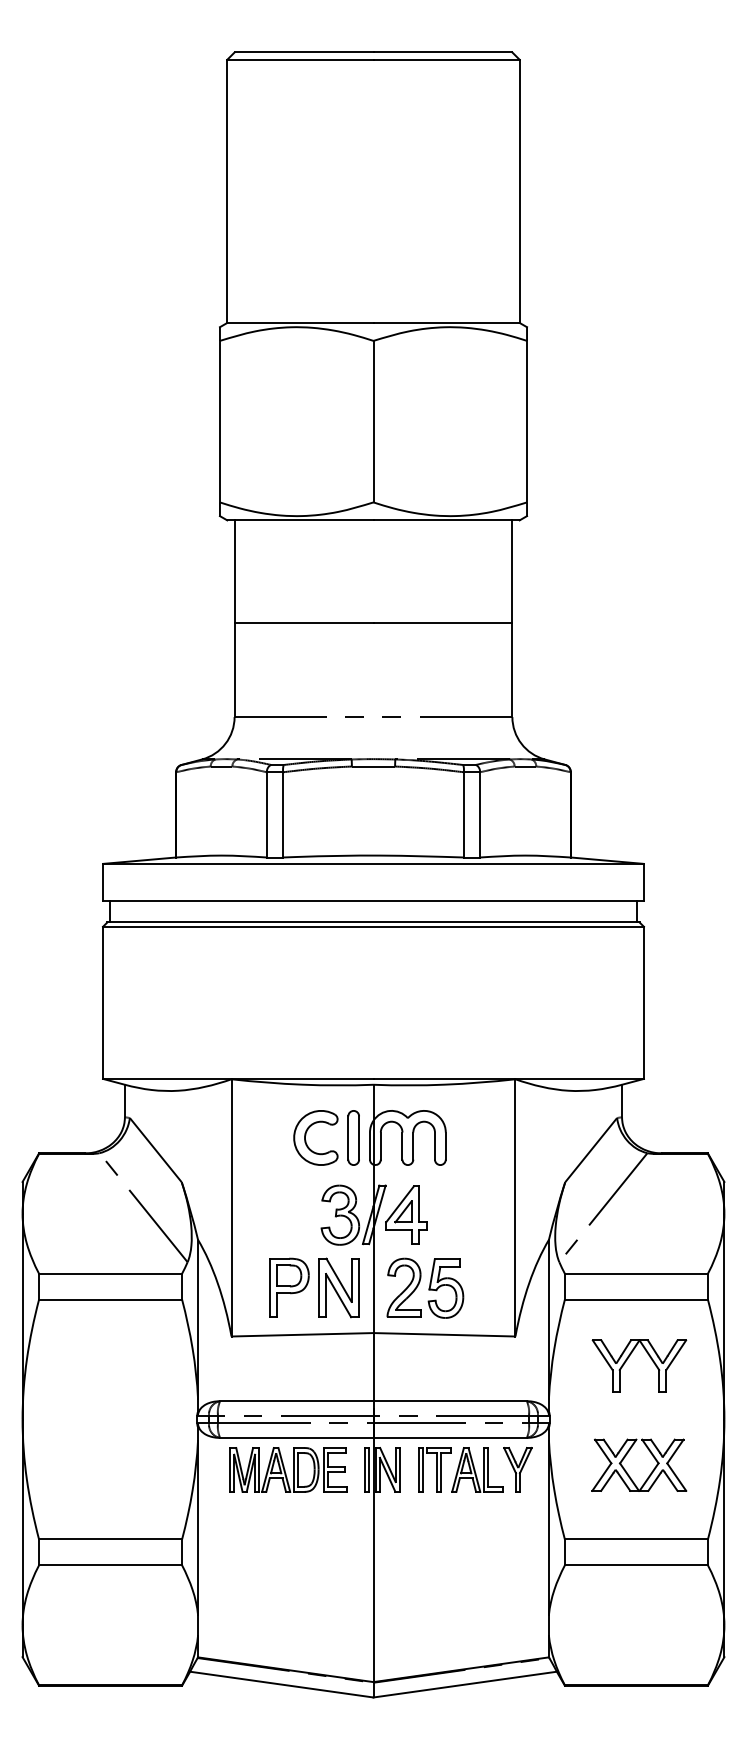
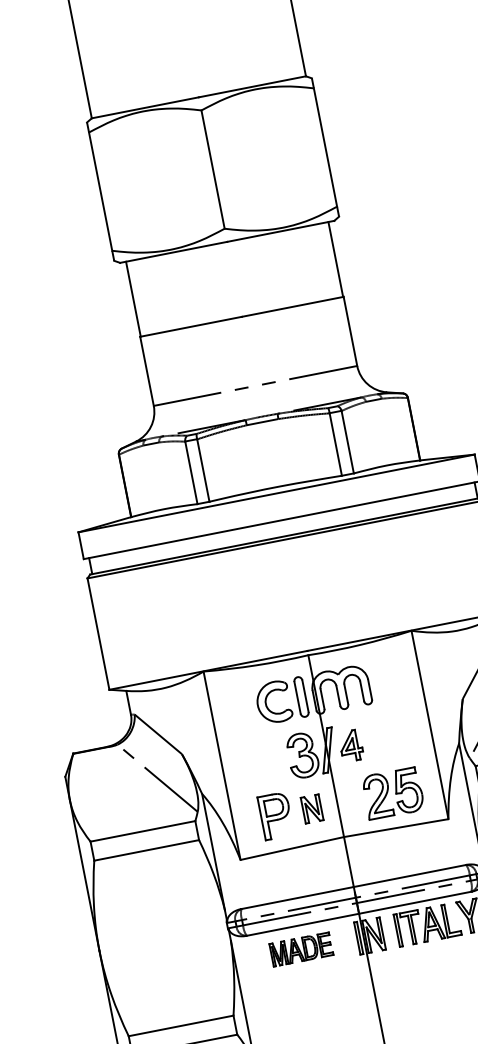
part: (406, 1214) -> (351, 745), size x0.7
part: (338, 1287) -> (311, 808), size x0.6
part: (425, 1287) -> (393, 792), moved
part: (288, 1469) -> (301, 949), size x0.7

